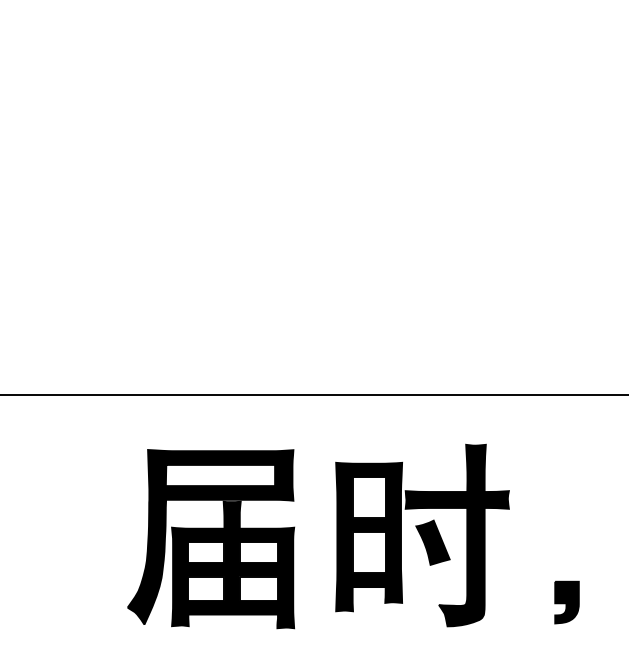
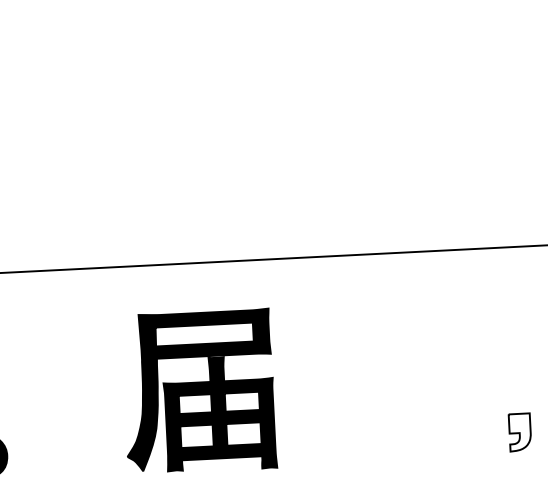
part: (422, 535) -> (387, 379), removed
fill: (566, 602) -> (519, 432), removed

